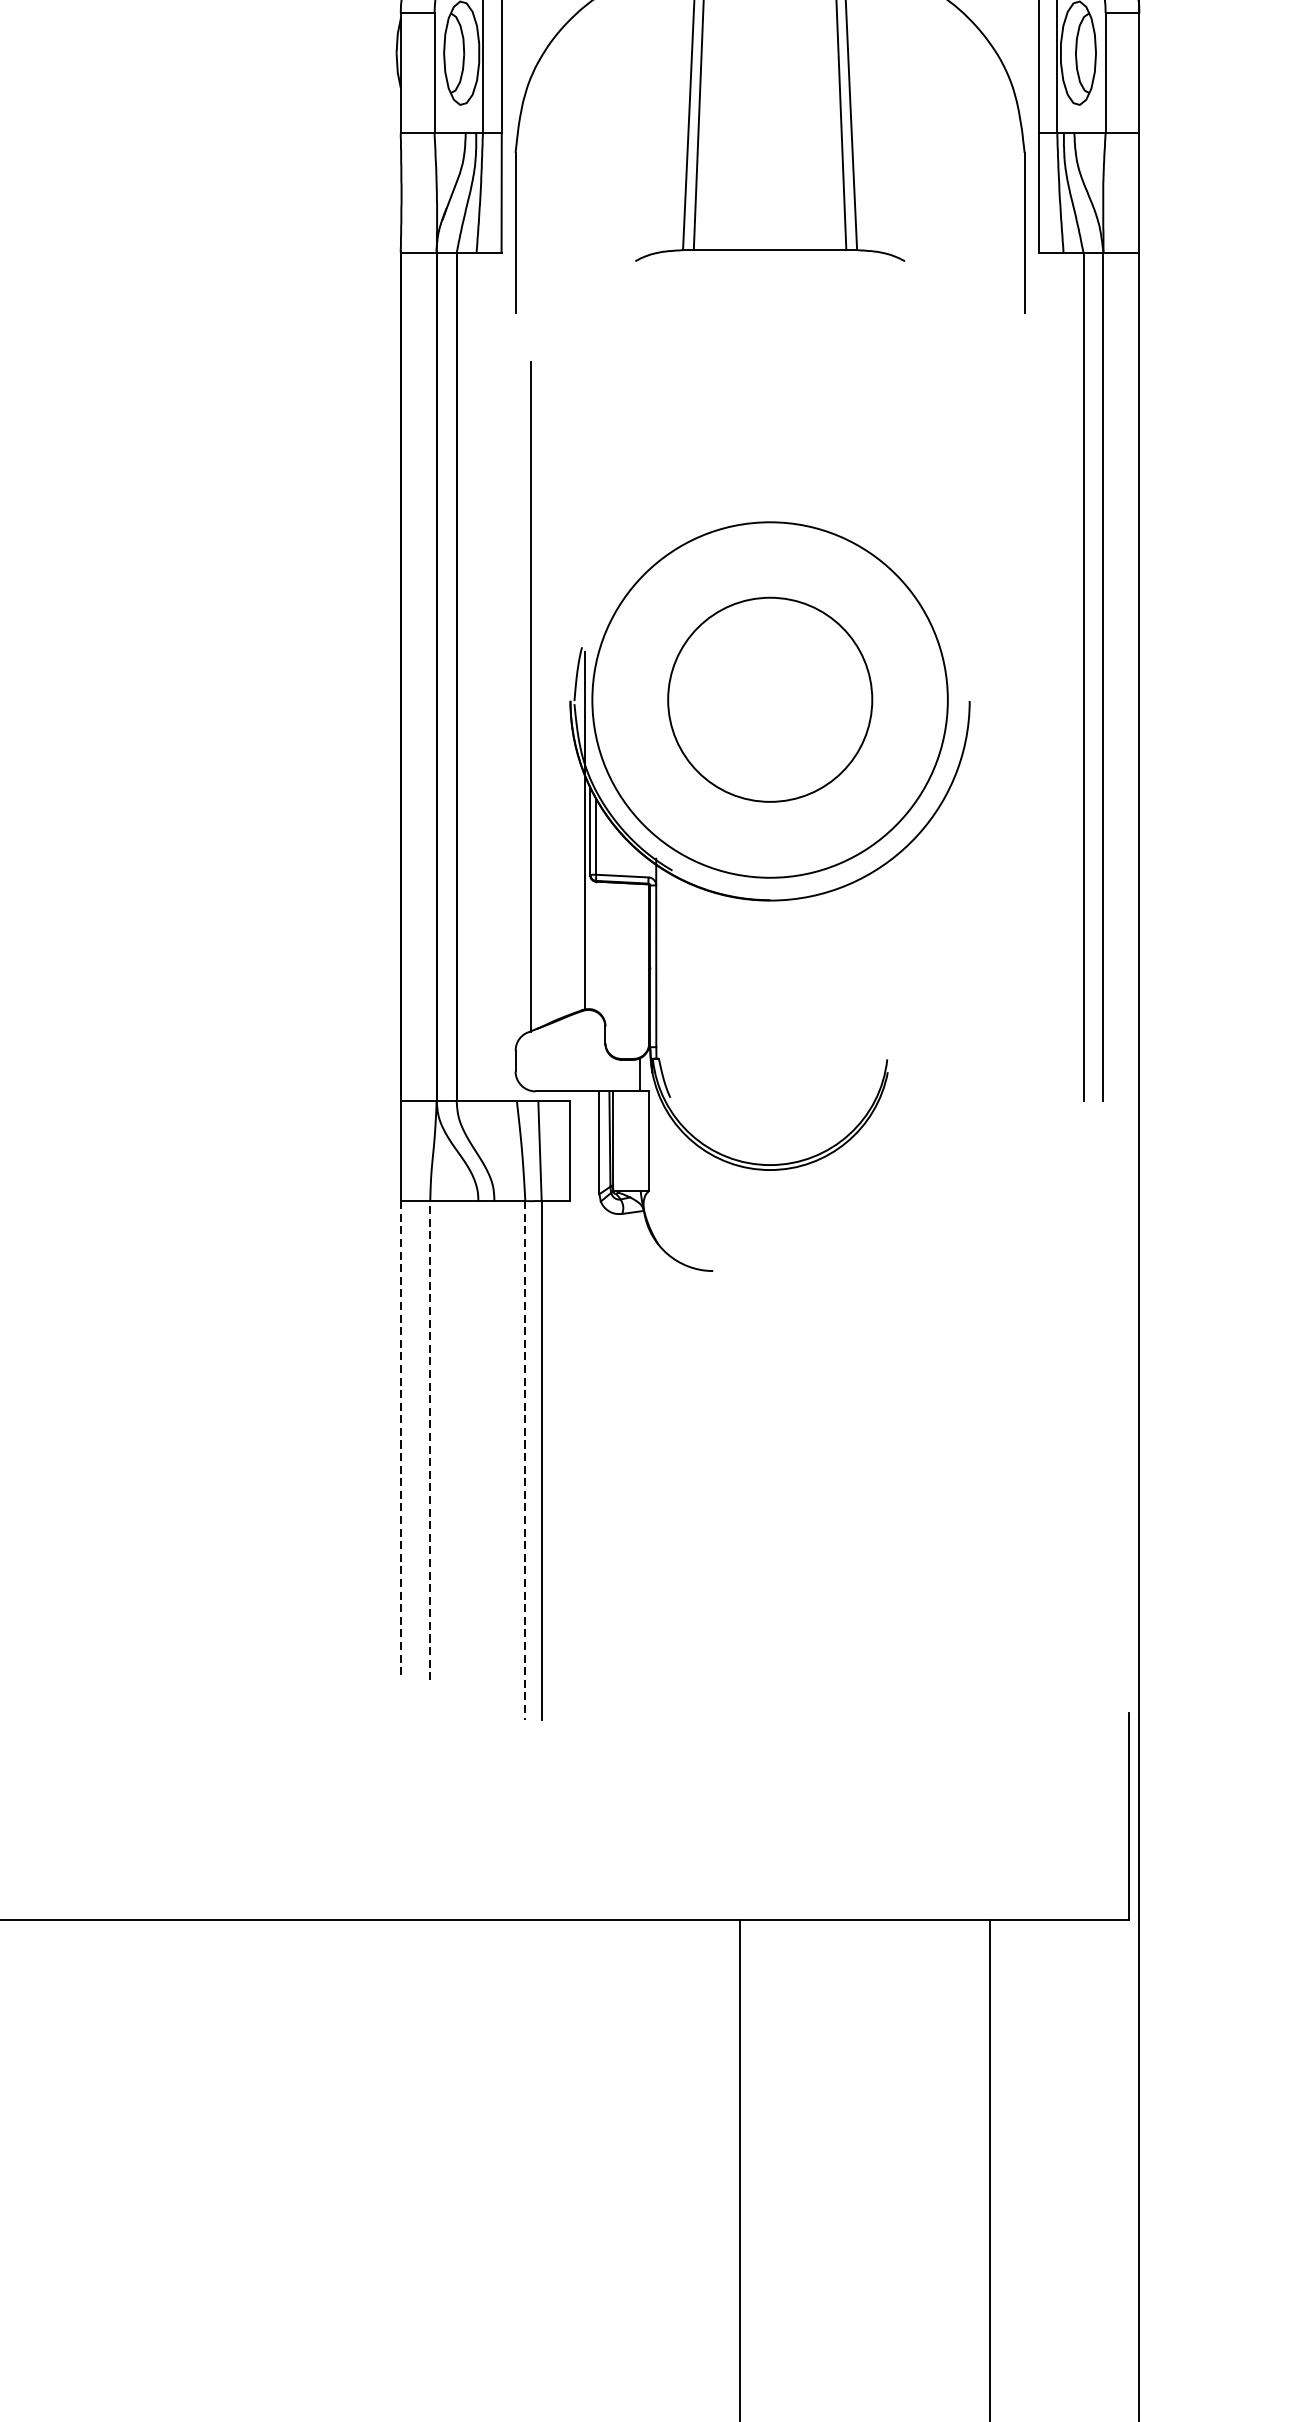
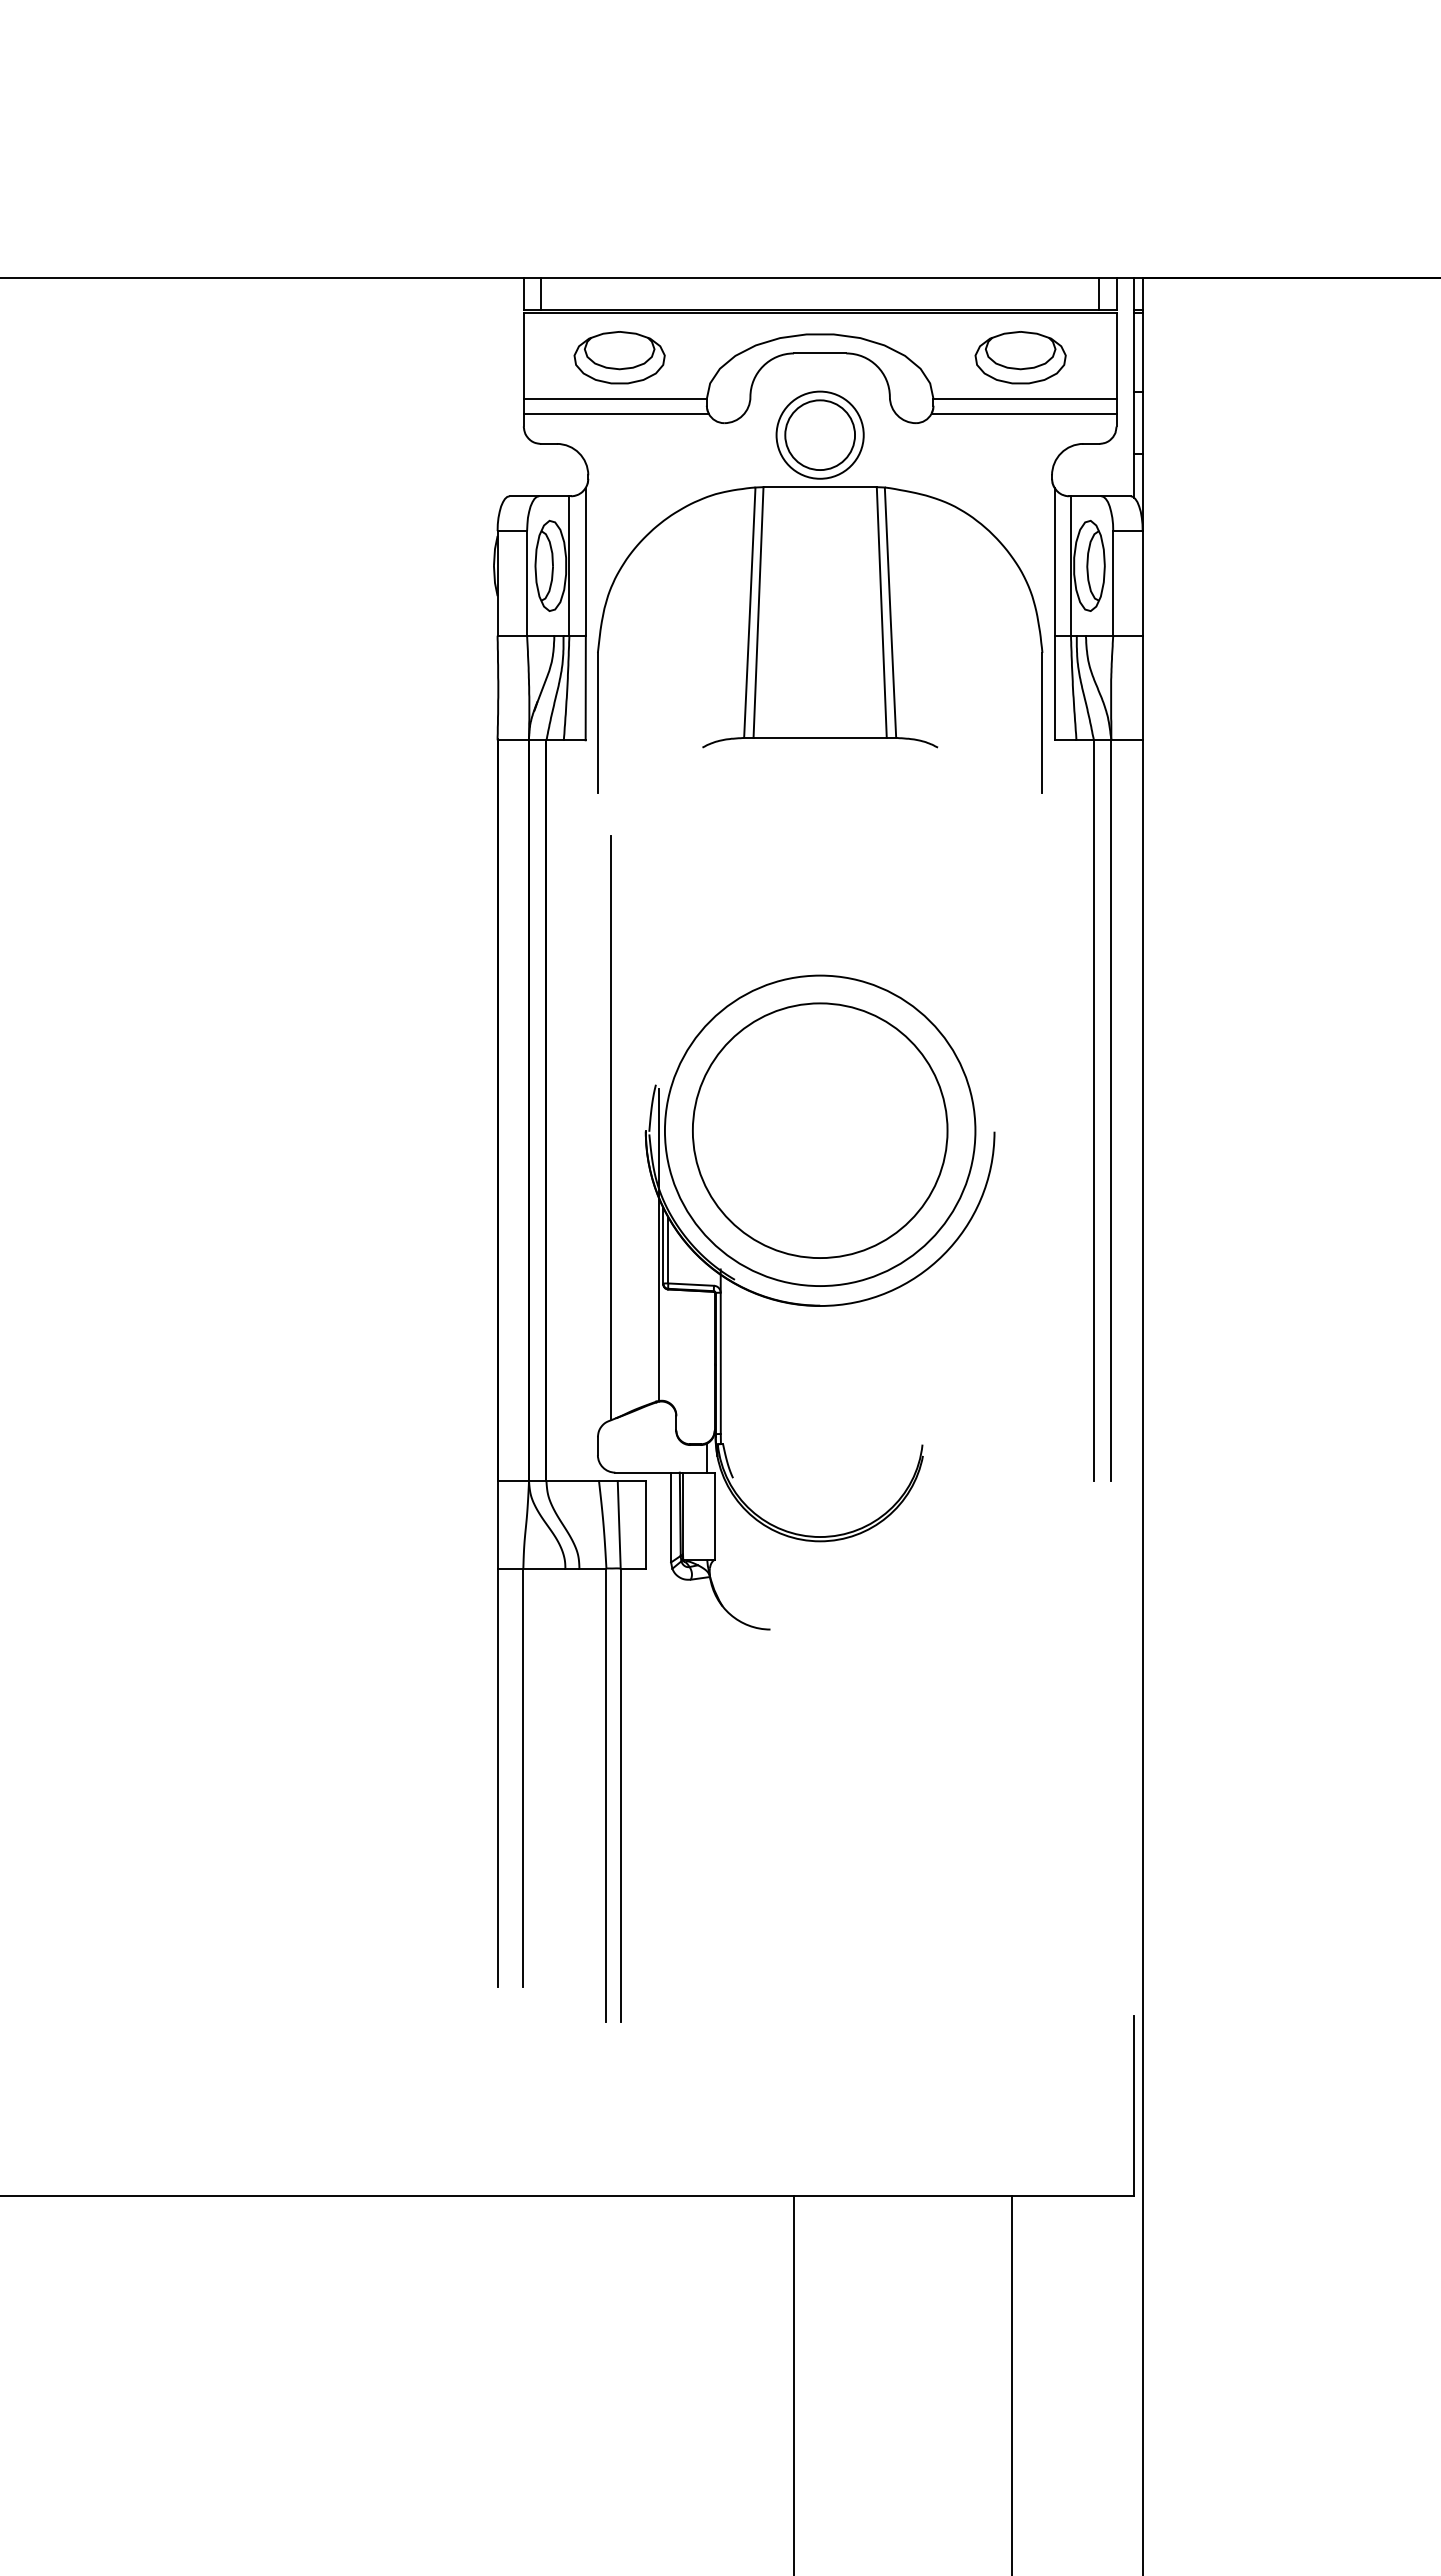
circle: (770, 699) -> (820, 1130), size x1.43
line: (430, 1440) -> (523, 1777), dashed -> solid
line: (400, 1441) -> (497, 1778), dashed -> solid
line: (525, 1461) -> (606, 1795), dashed -> solid

